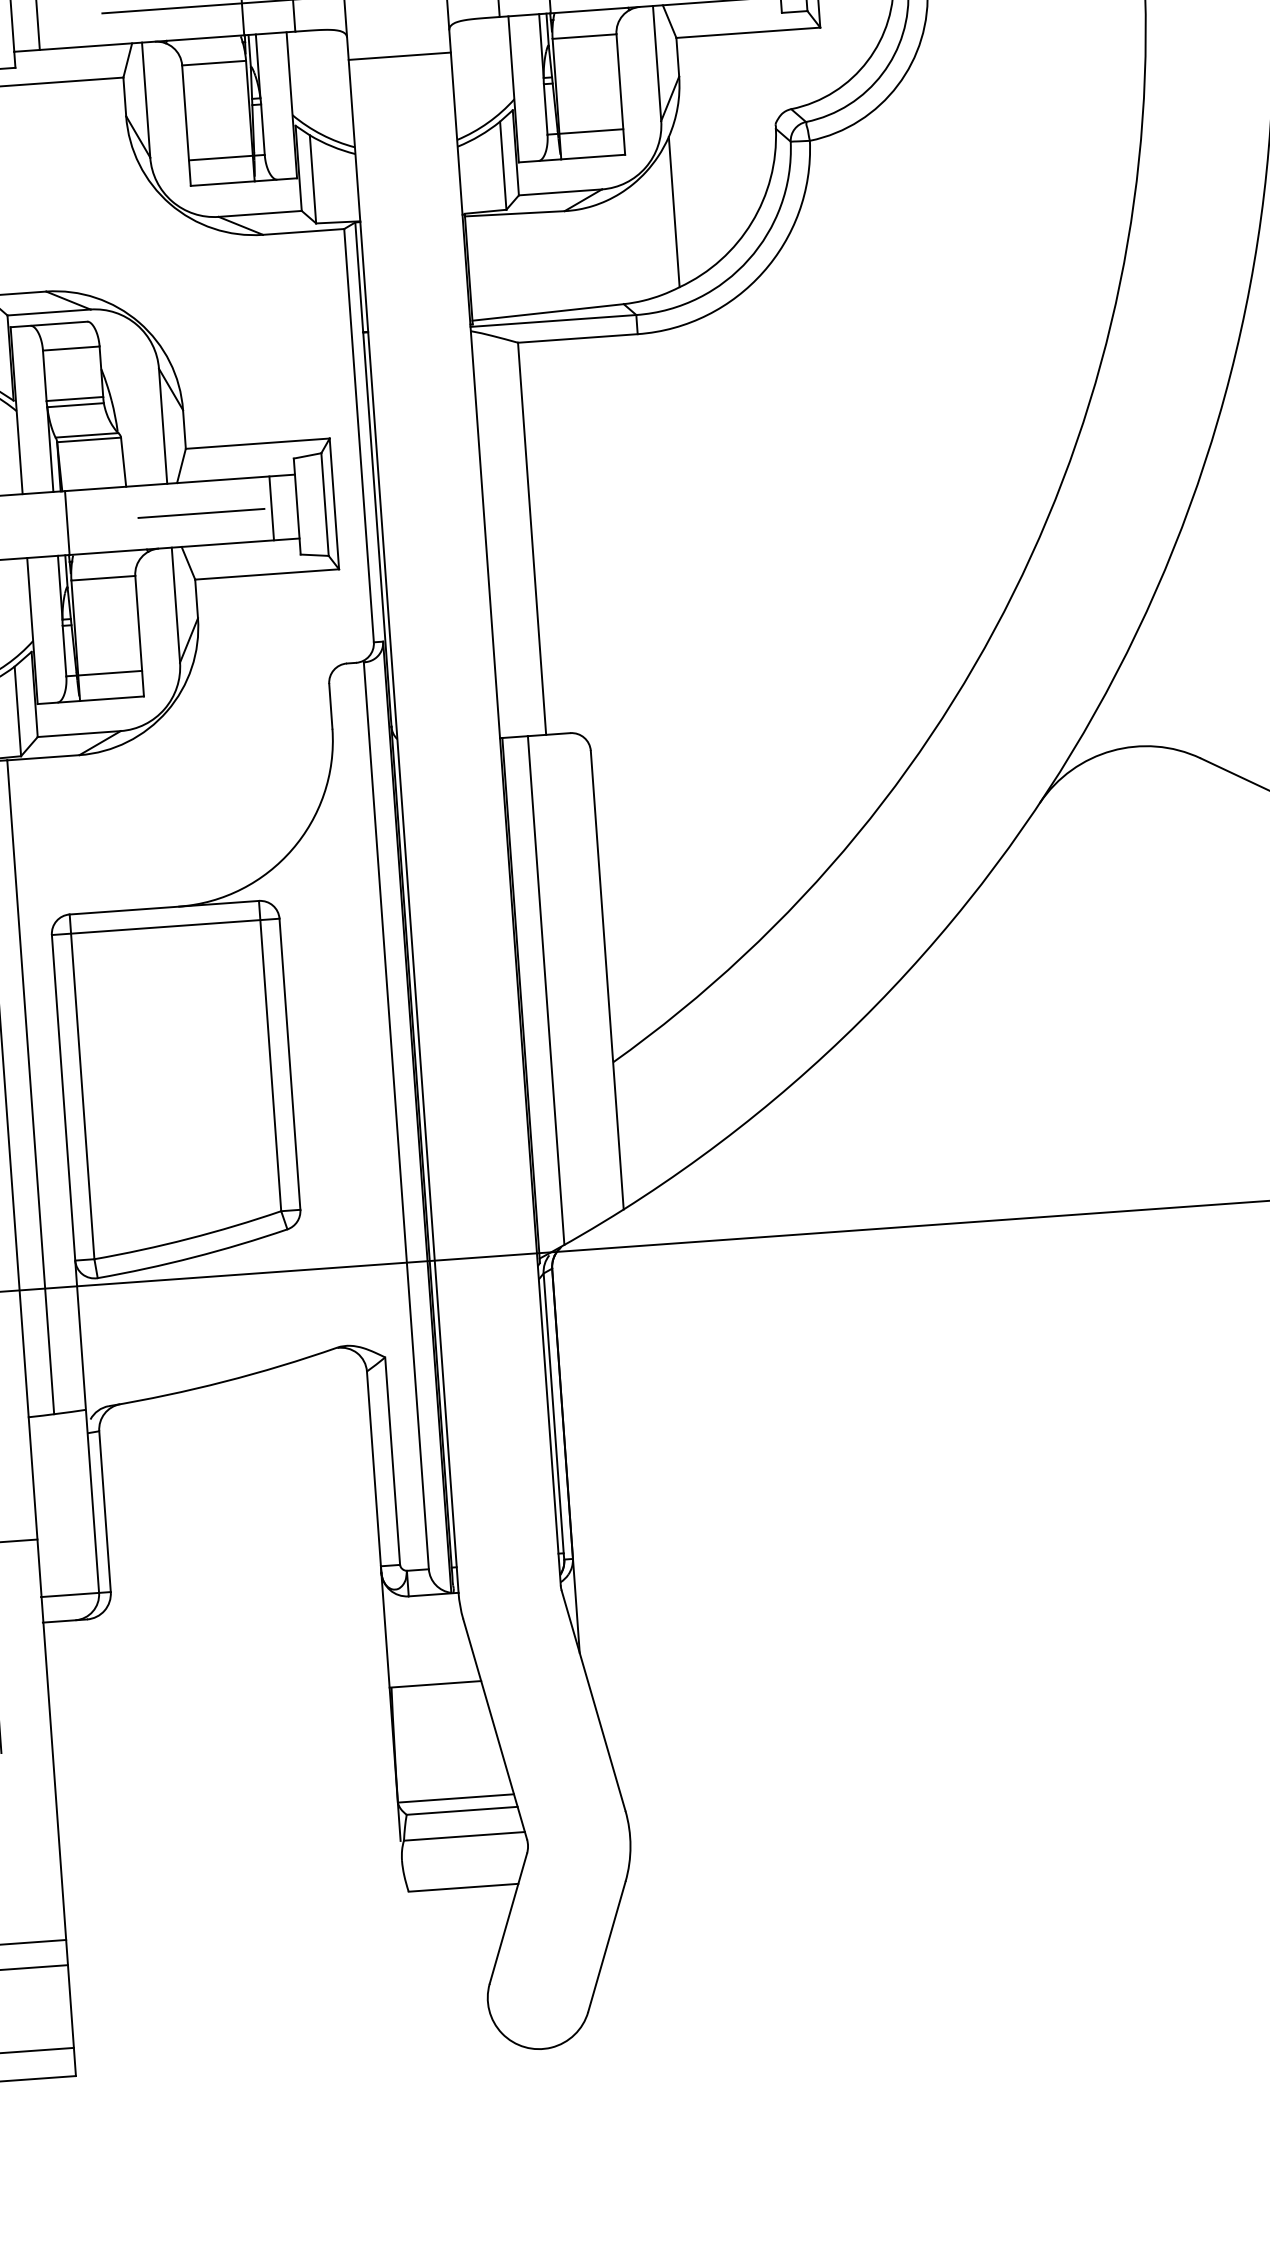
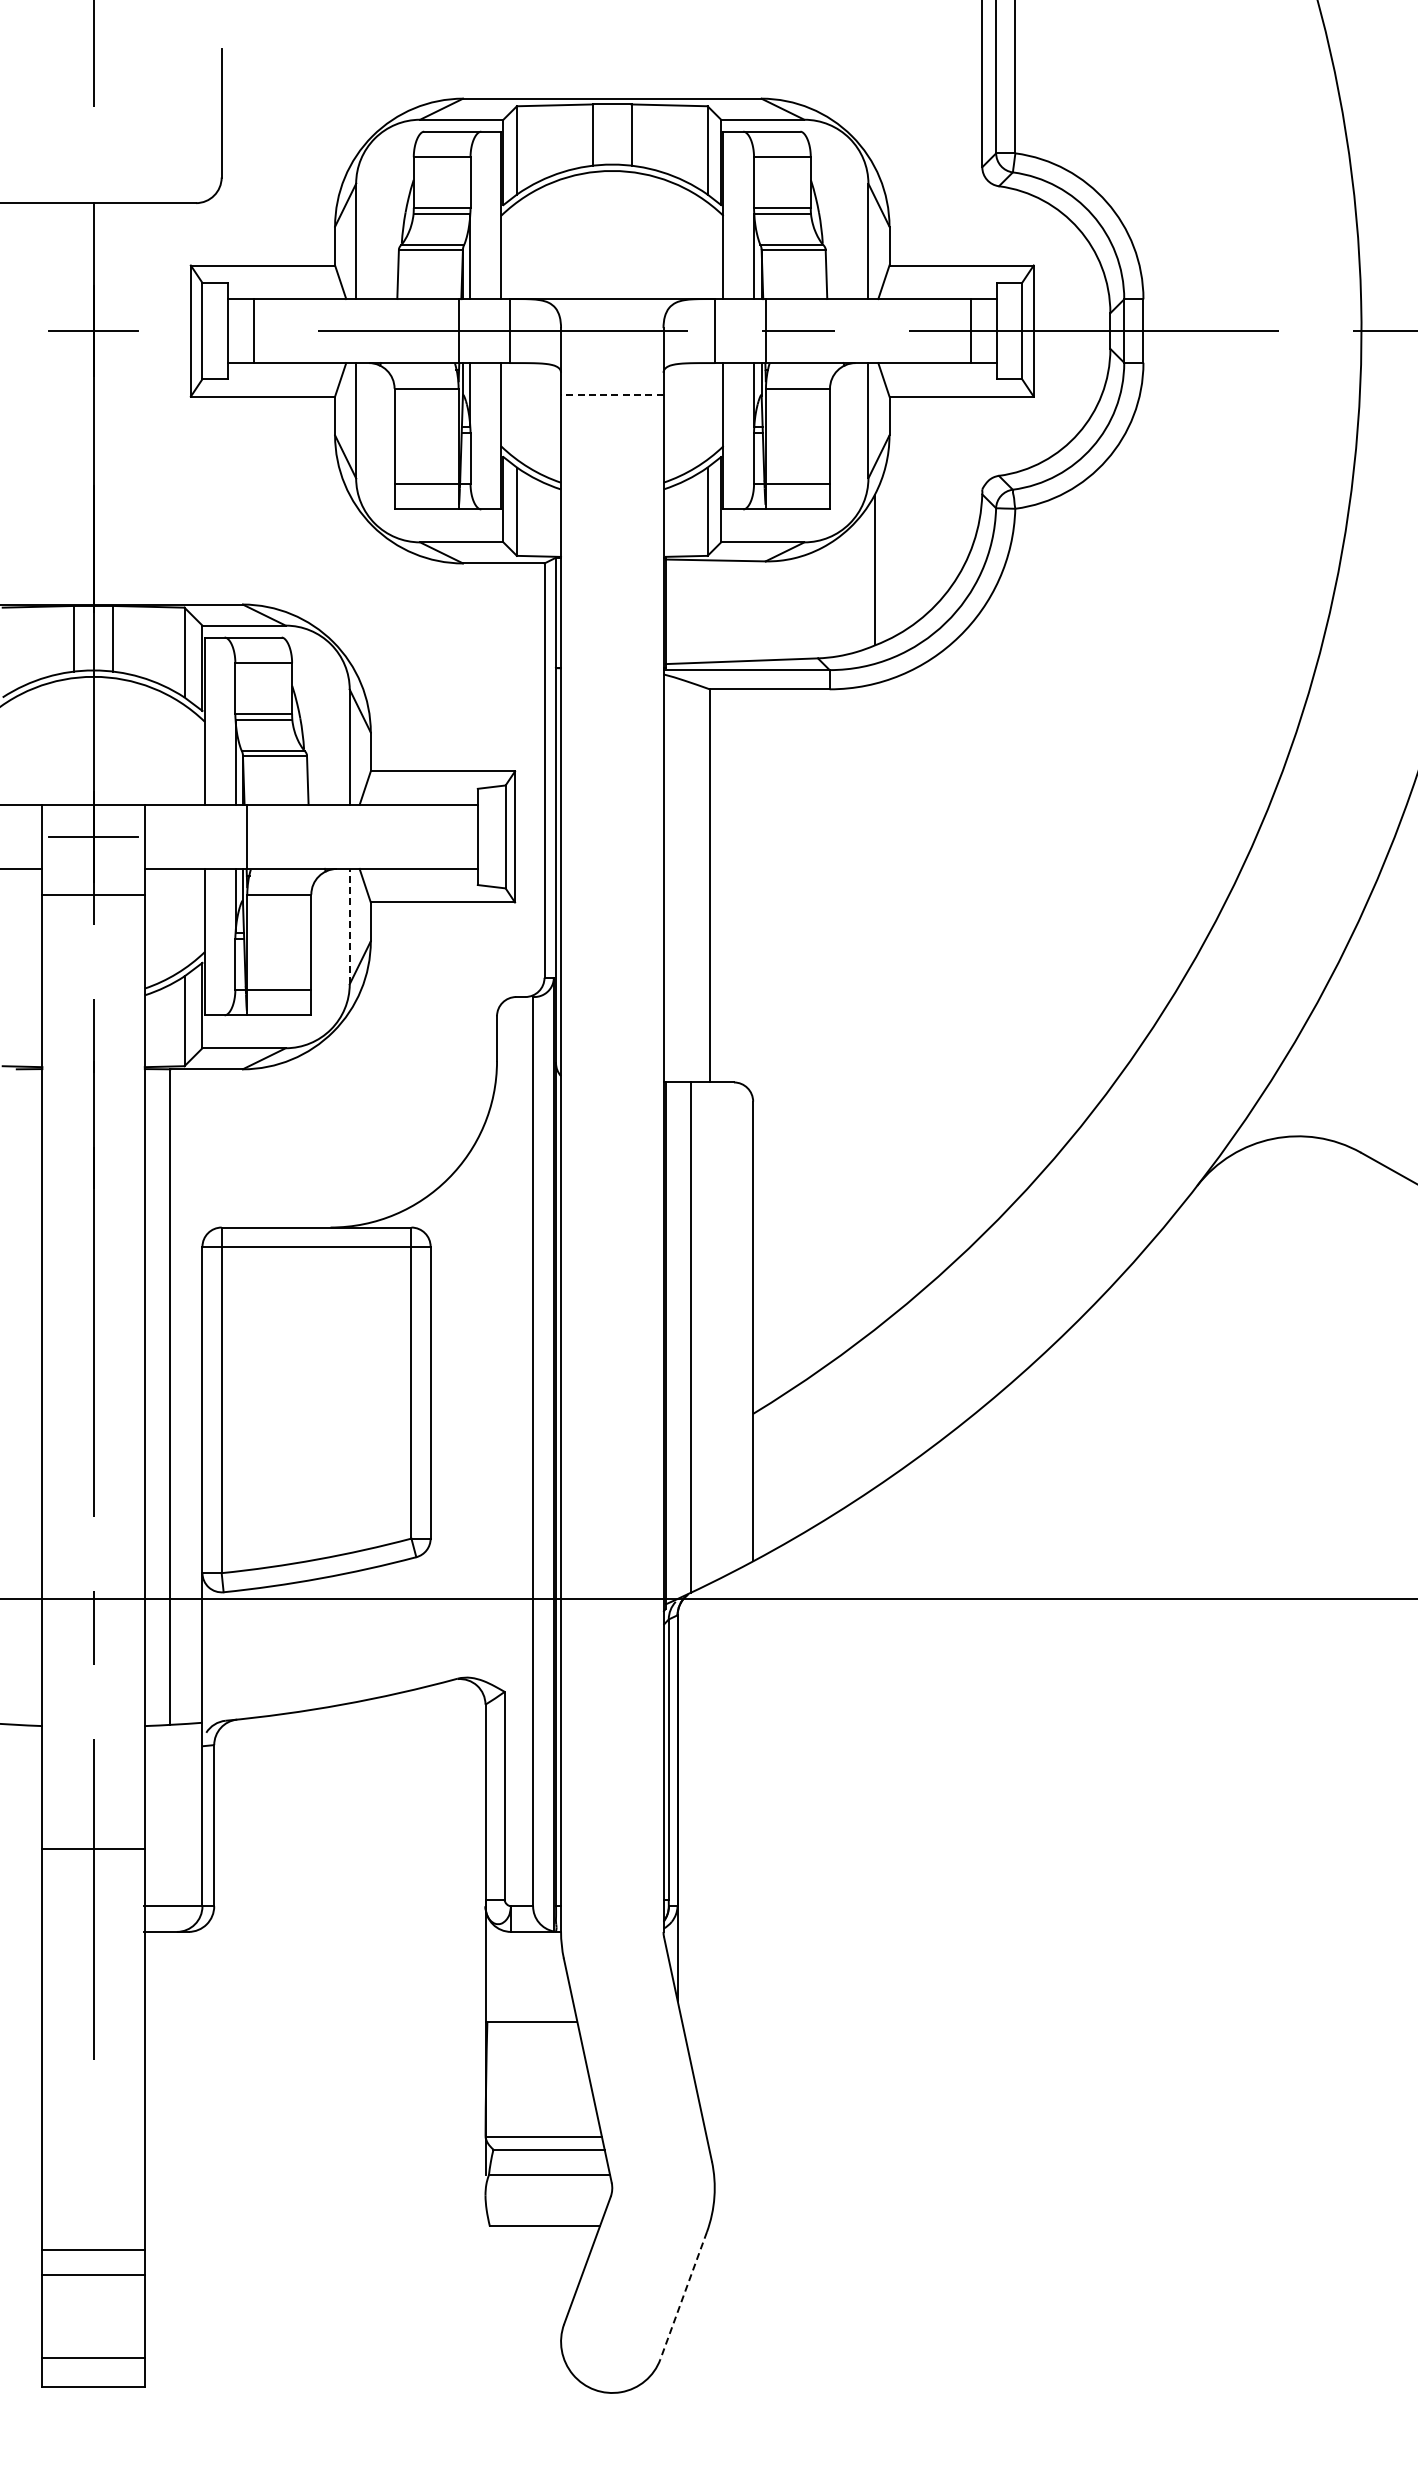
line: (399, 56) -> (611, 395), solid -> dashed
line: (271, 507) -> (452, 836), removed
line: (201, 513) -> (381, 836), removed
line: (175, 605) -> (349, 926), solid -> dashed
line: (606, 1946) -> (683, 2295), solid -> dashed

